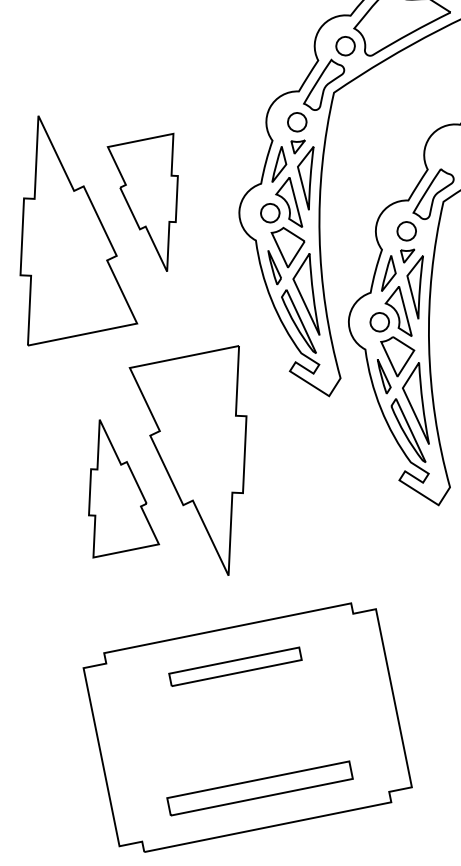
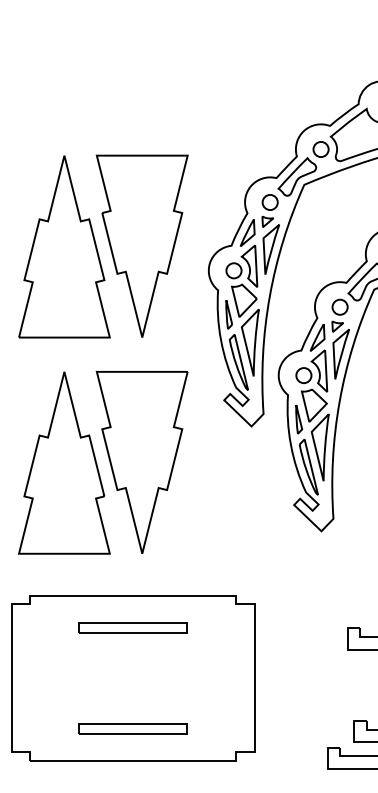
part: (152, 205) -> (141, 245), size x1.67
part: (112, 484) -> (64, 462), size x1.67
part: (259, 788) -> (132, 728), size x0.71

